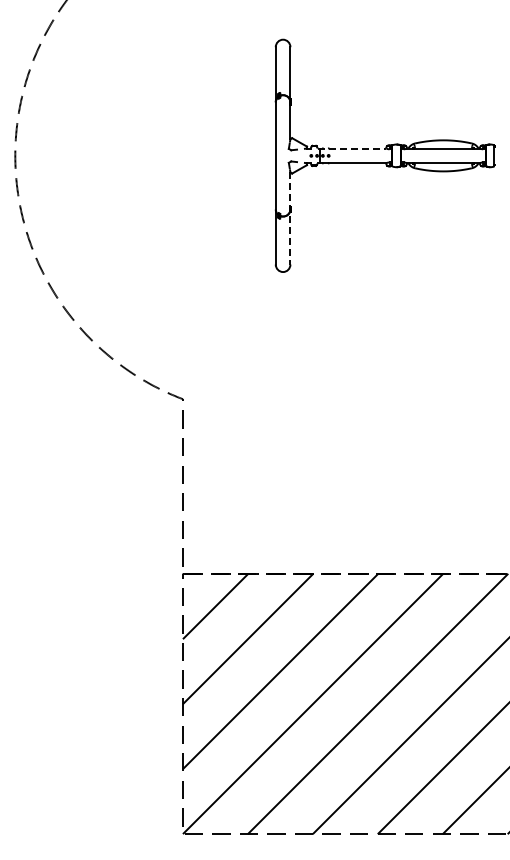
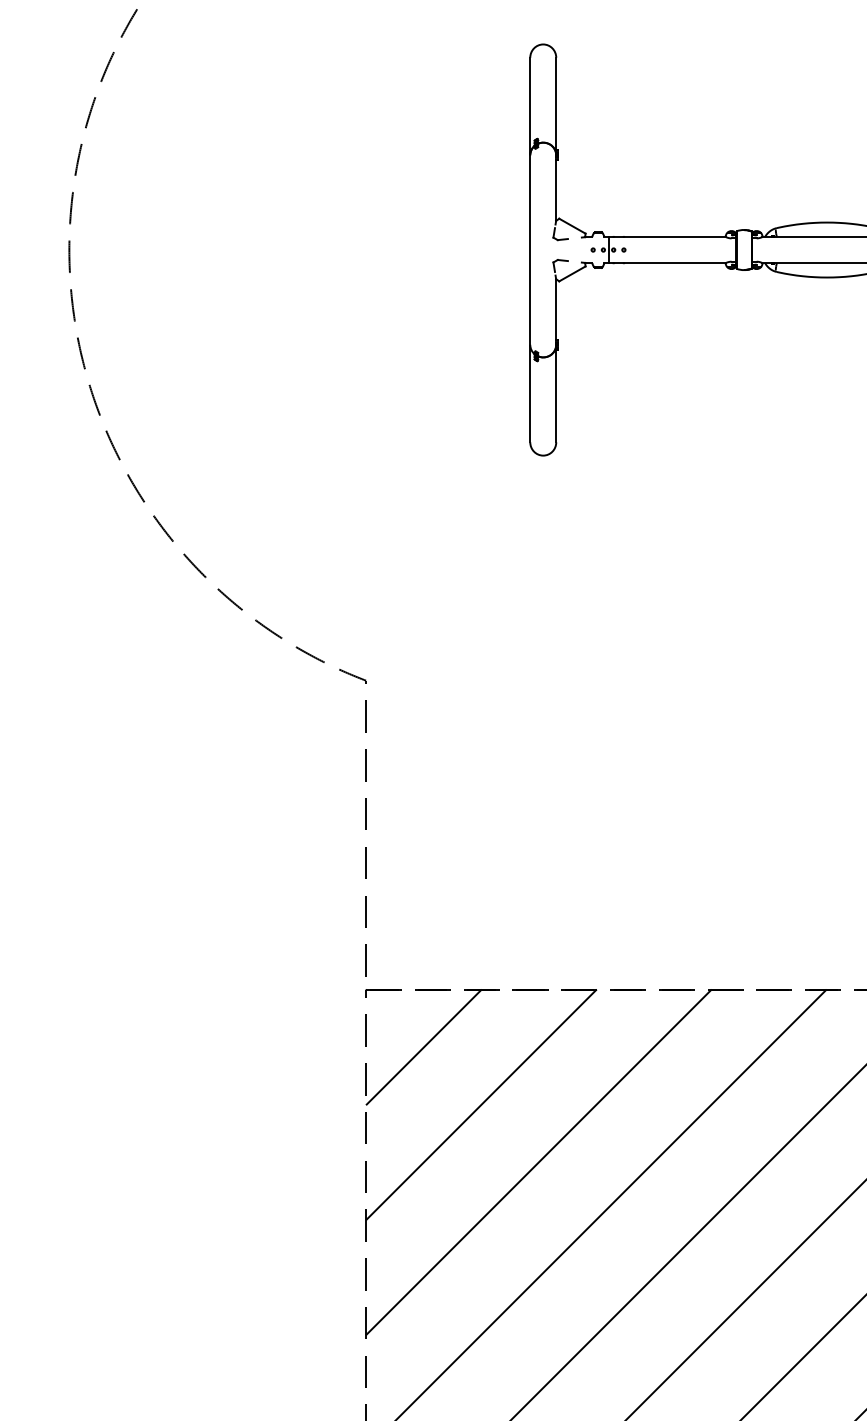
line: (352, 148) -> (666, 236), dashed -> solid
line: (290, 218) -> (556, 360), dashed -> solid

